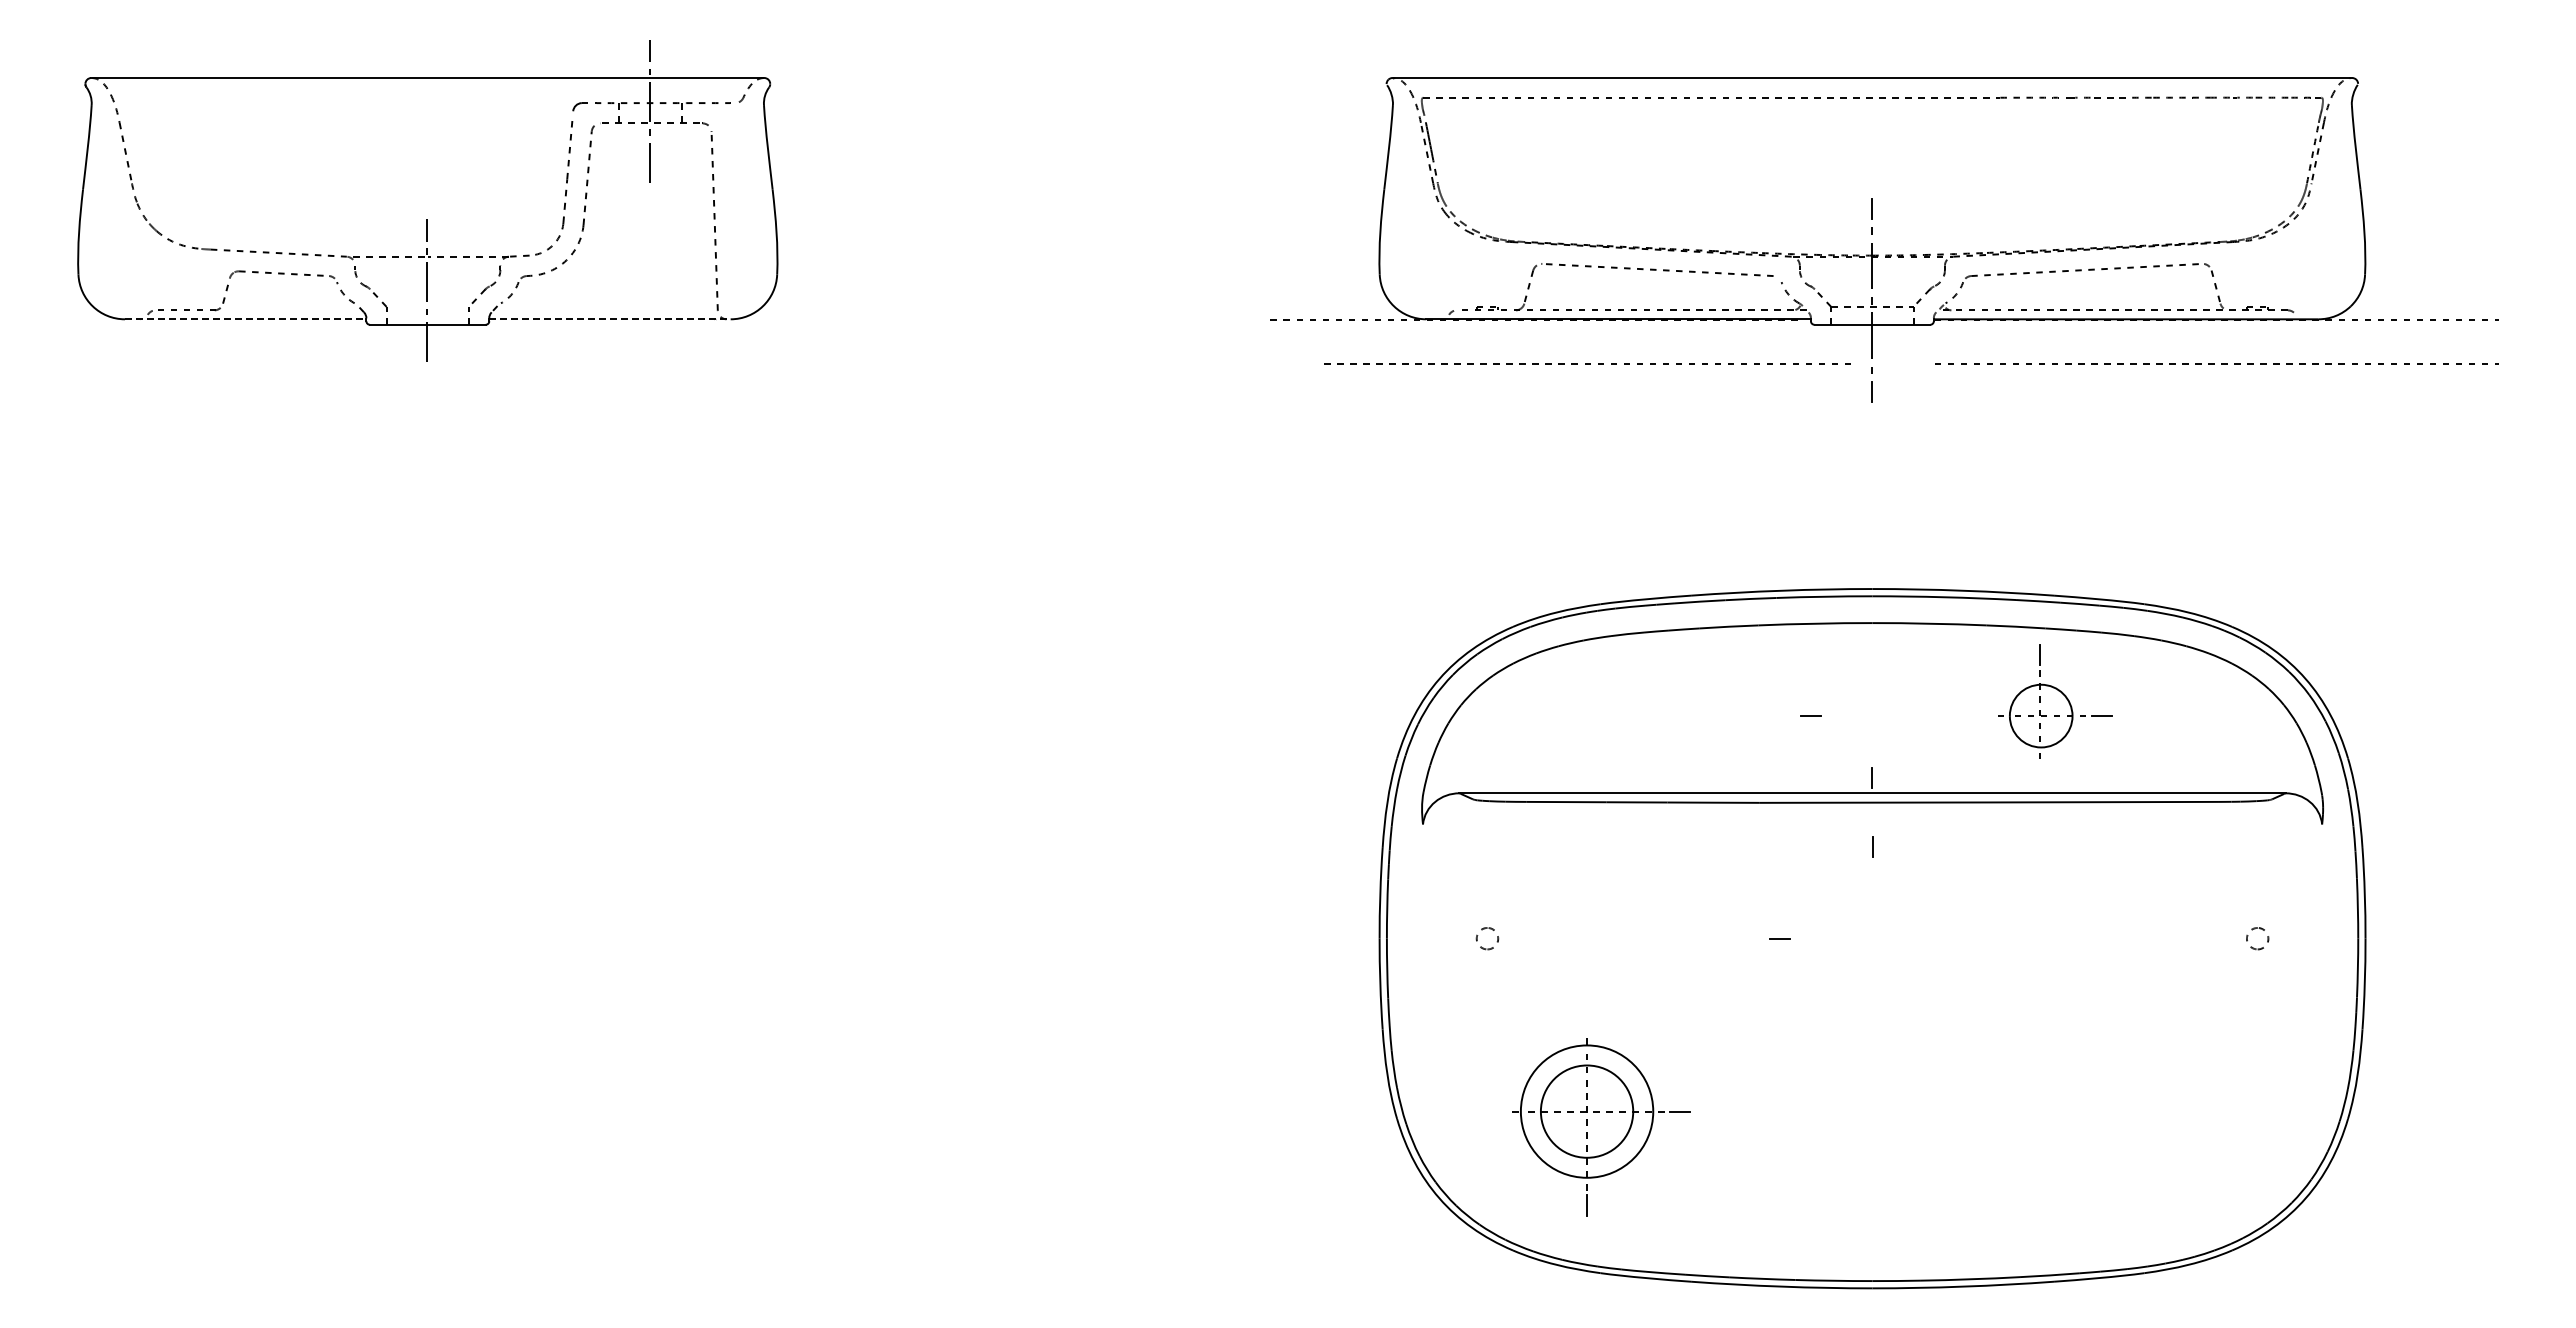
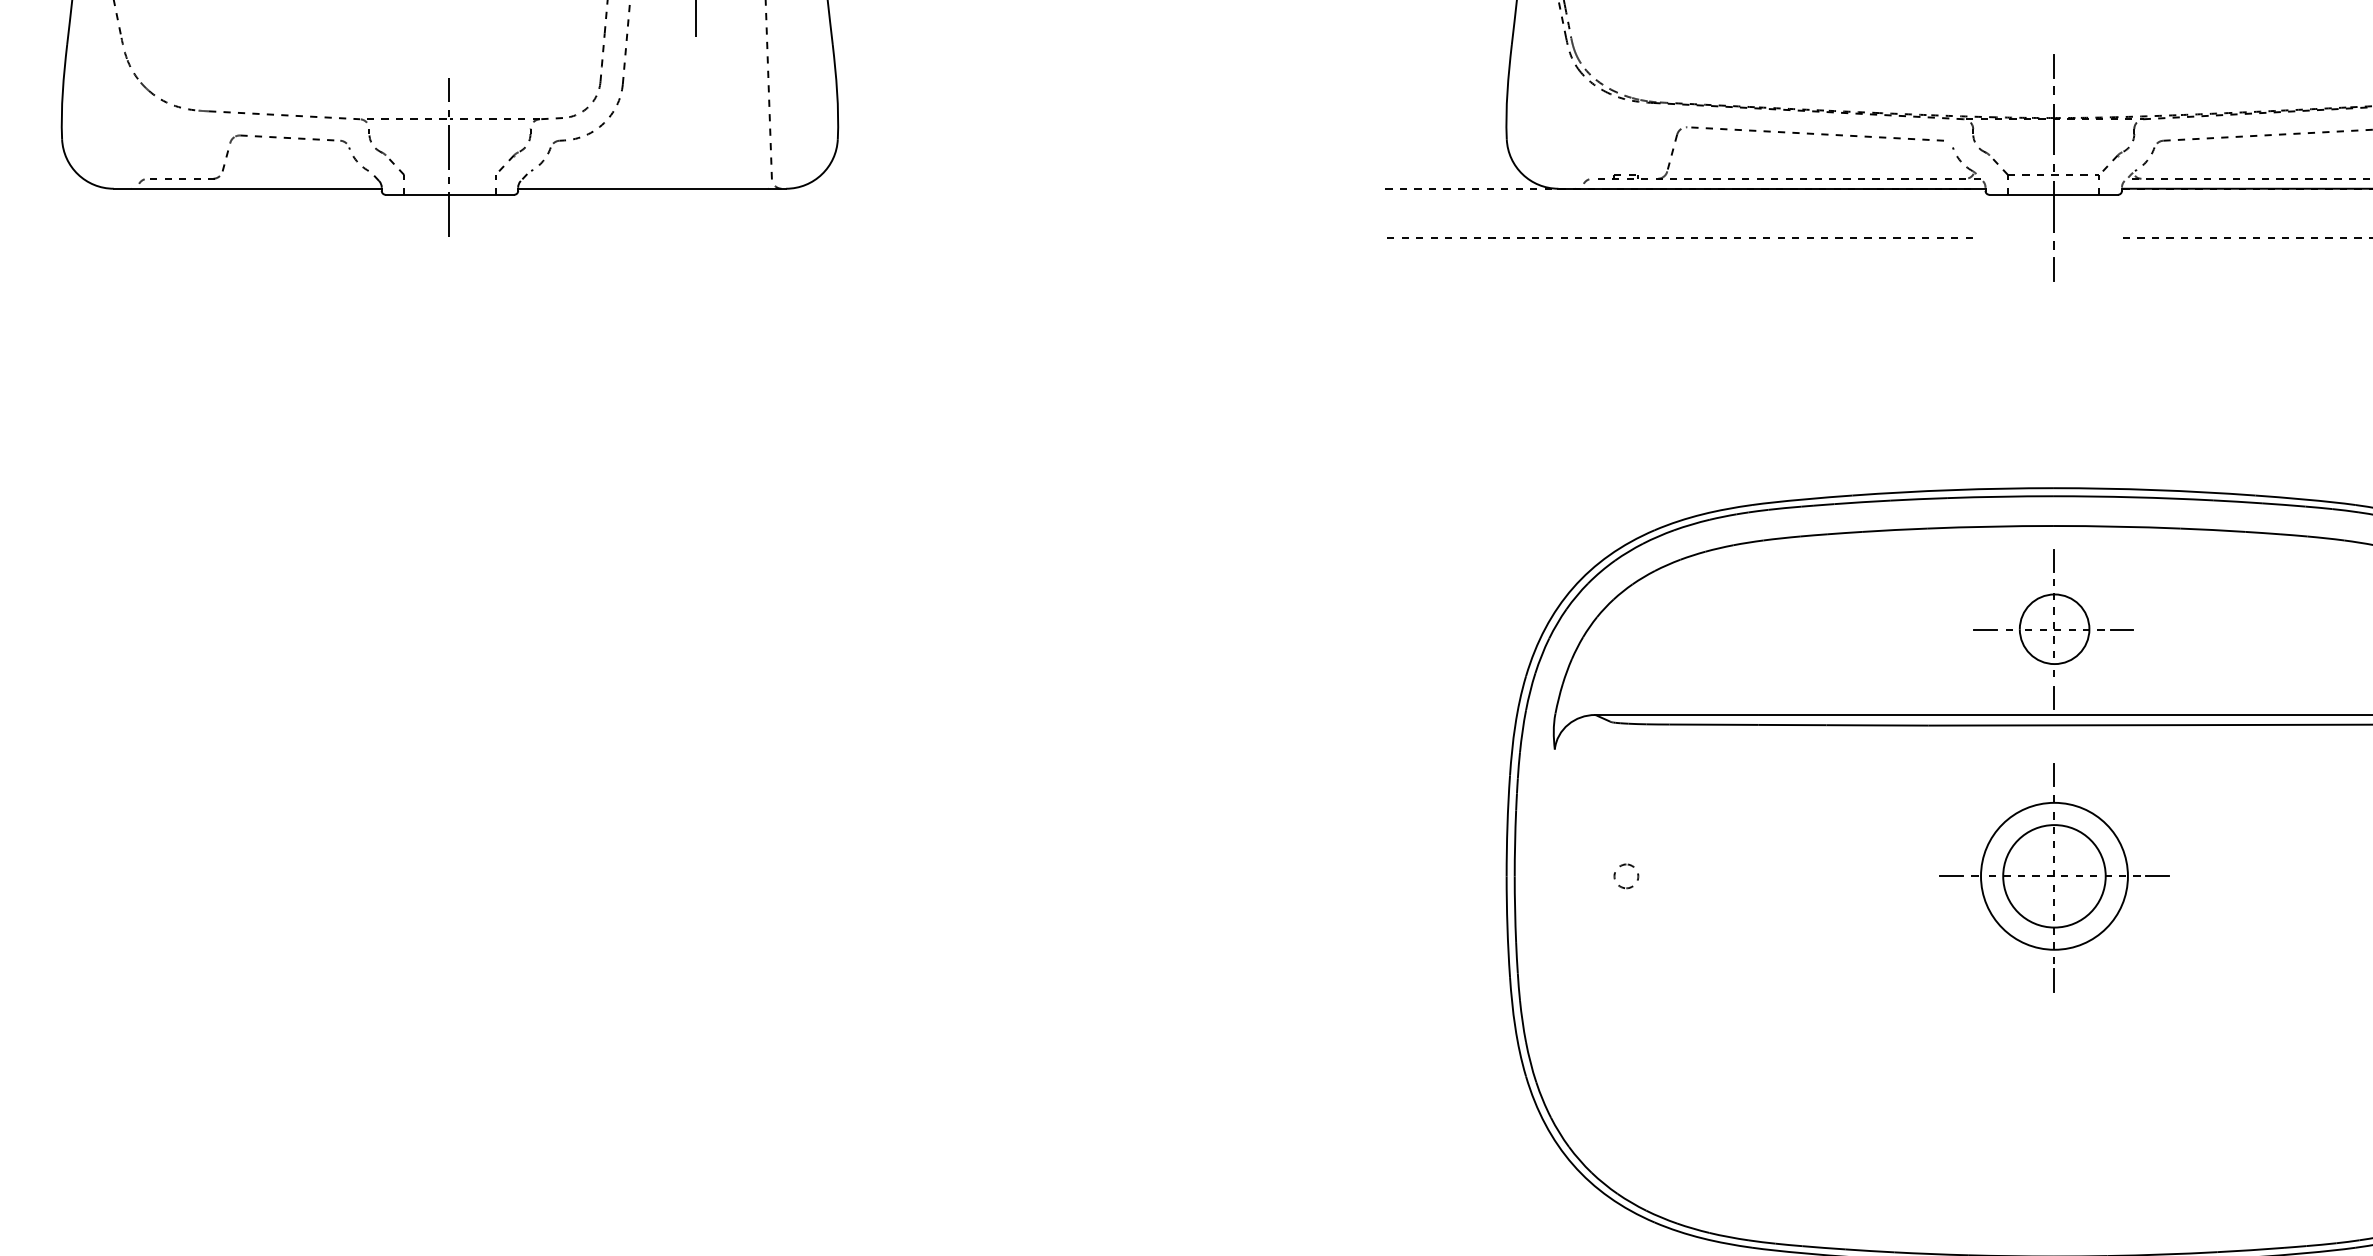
line: (245, 319) -> (247, 188), dashed -> solid
line: (609, 319) -> (651, 188), dashed -> solid
line: (1587, 363) -> (1679, 237), moved
part: (2055, 701) -> (2070, 613), moved
part: (1601, 1127) -> (2070, 893), moved

